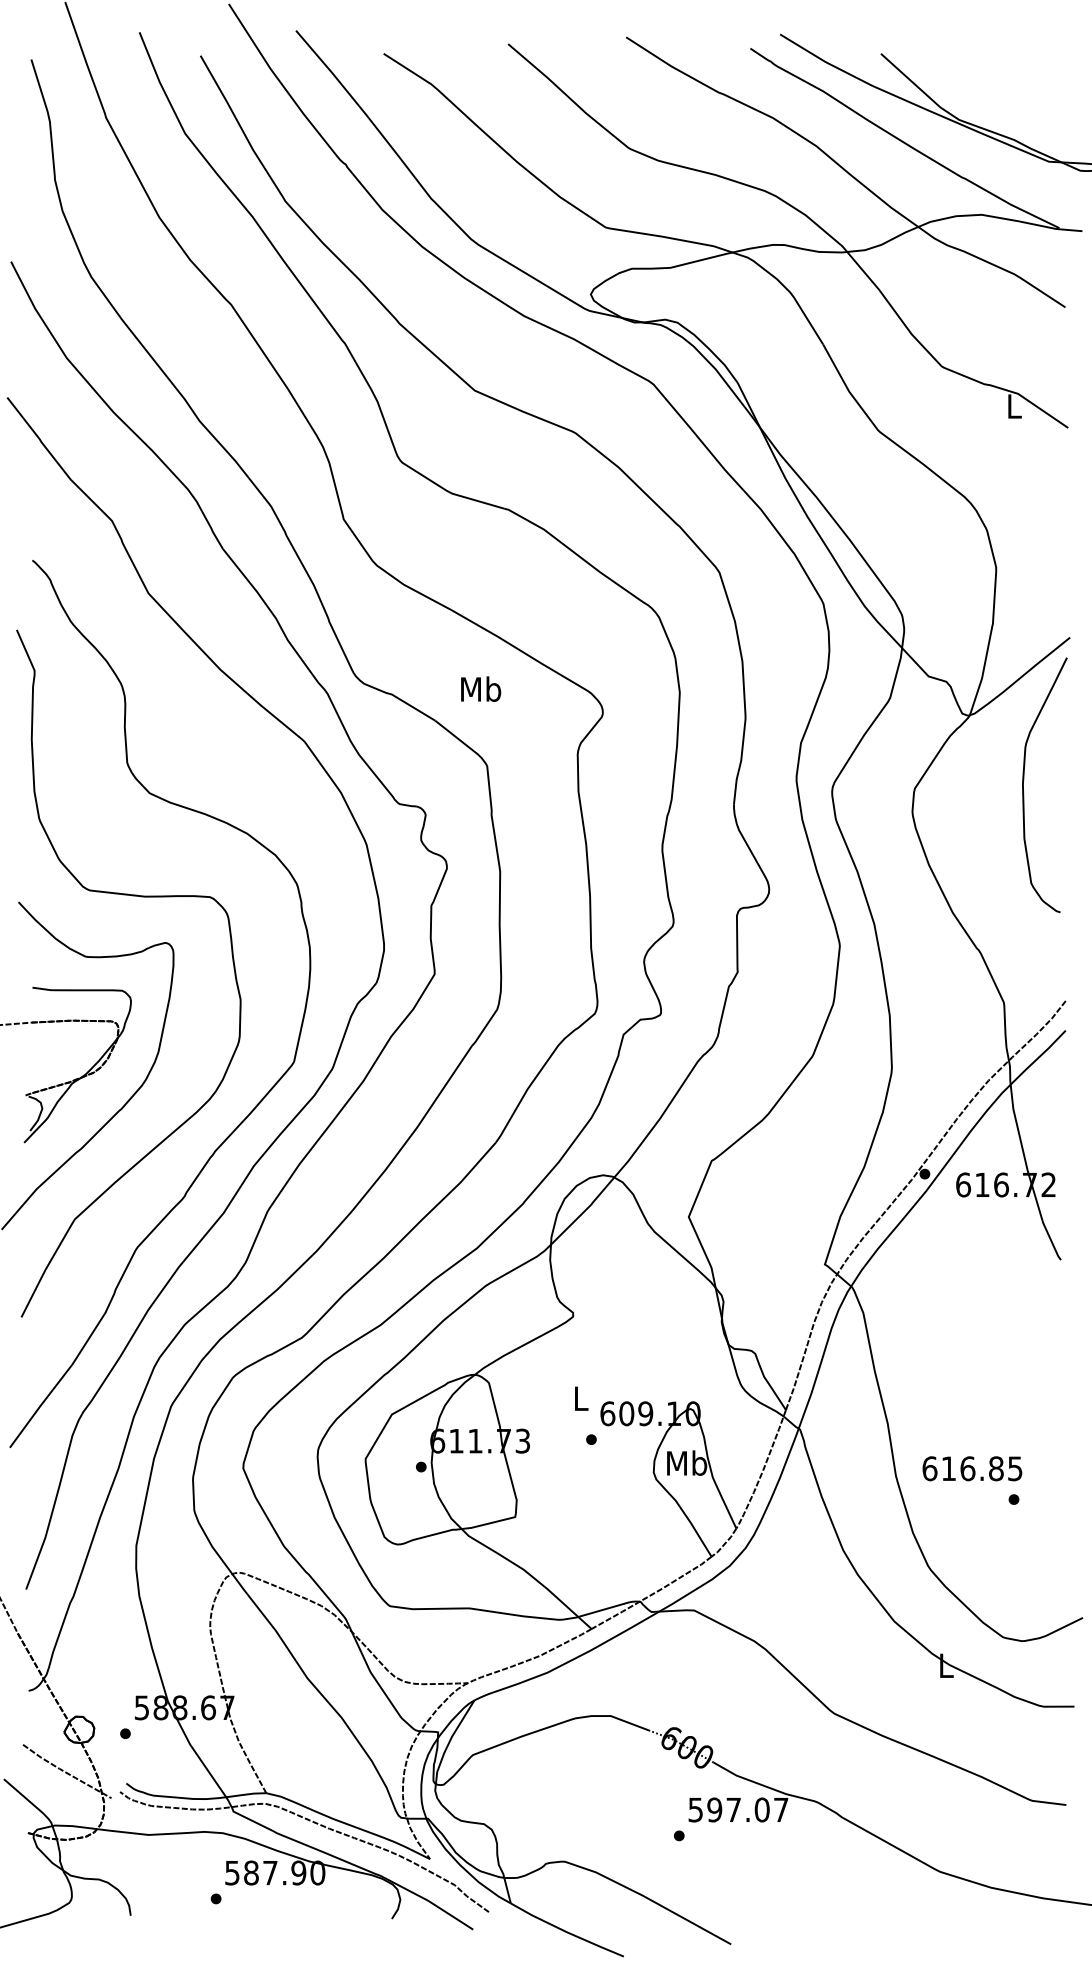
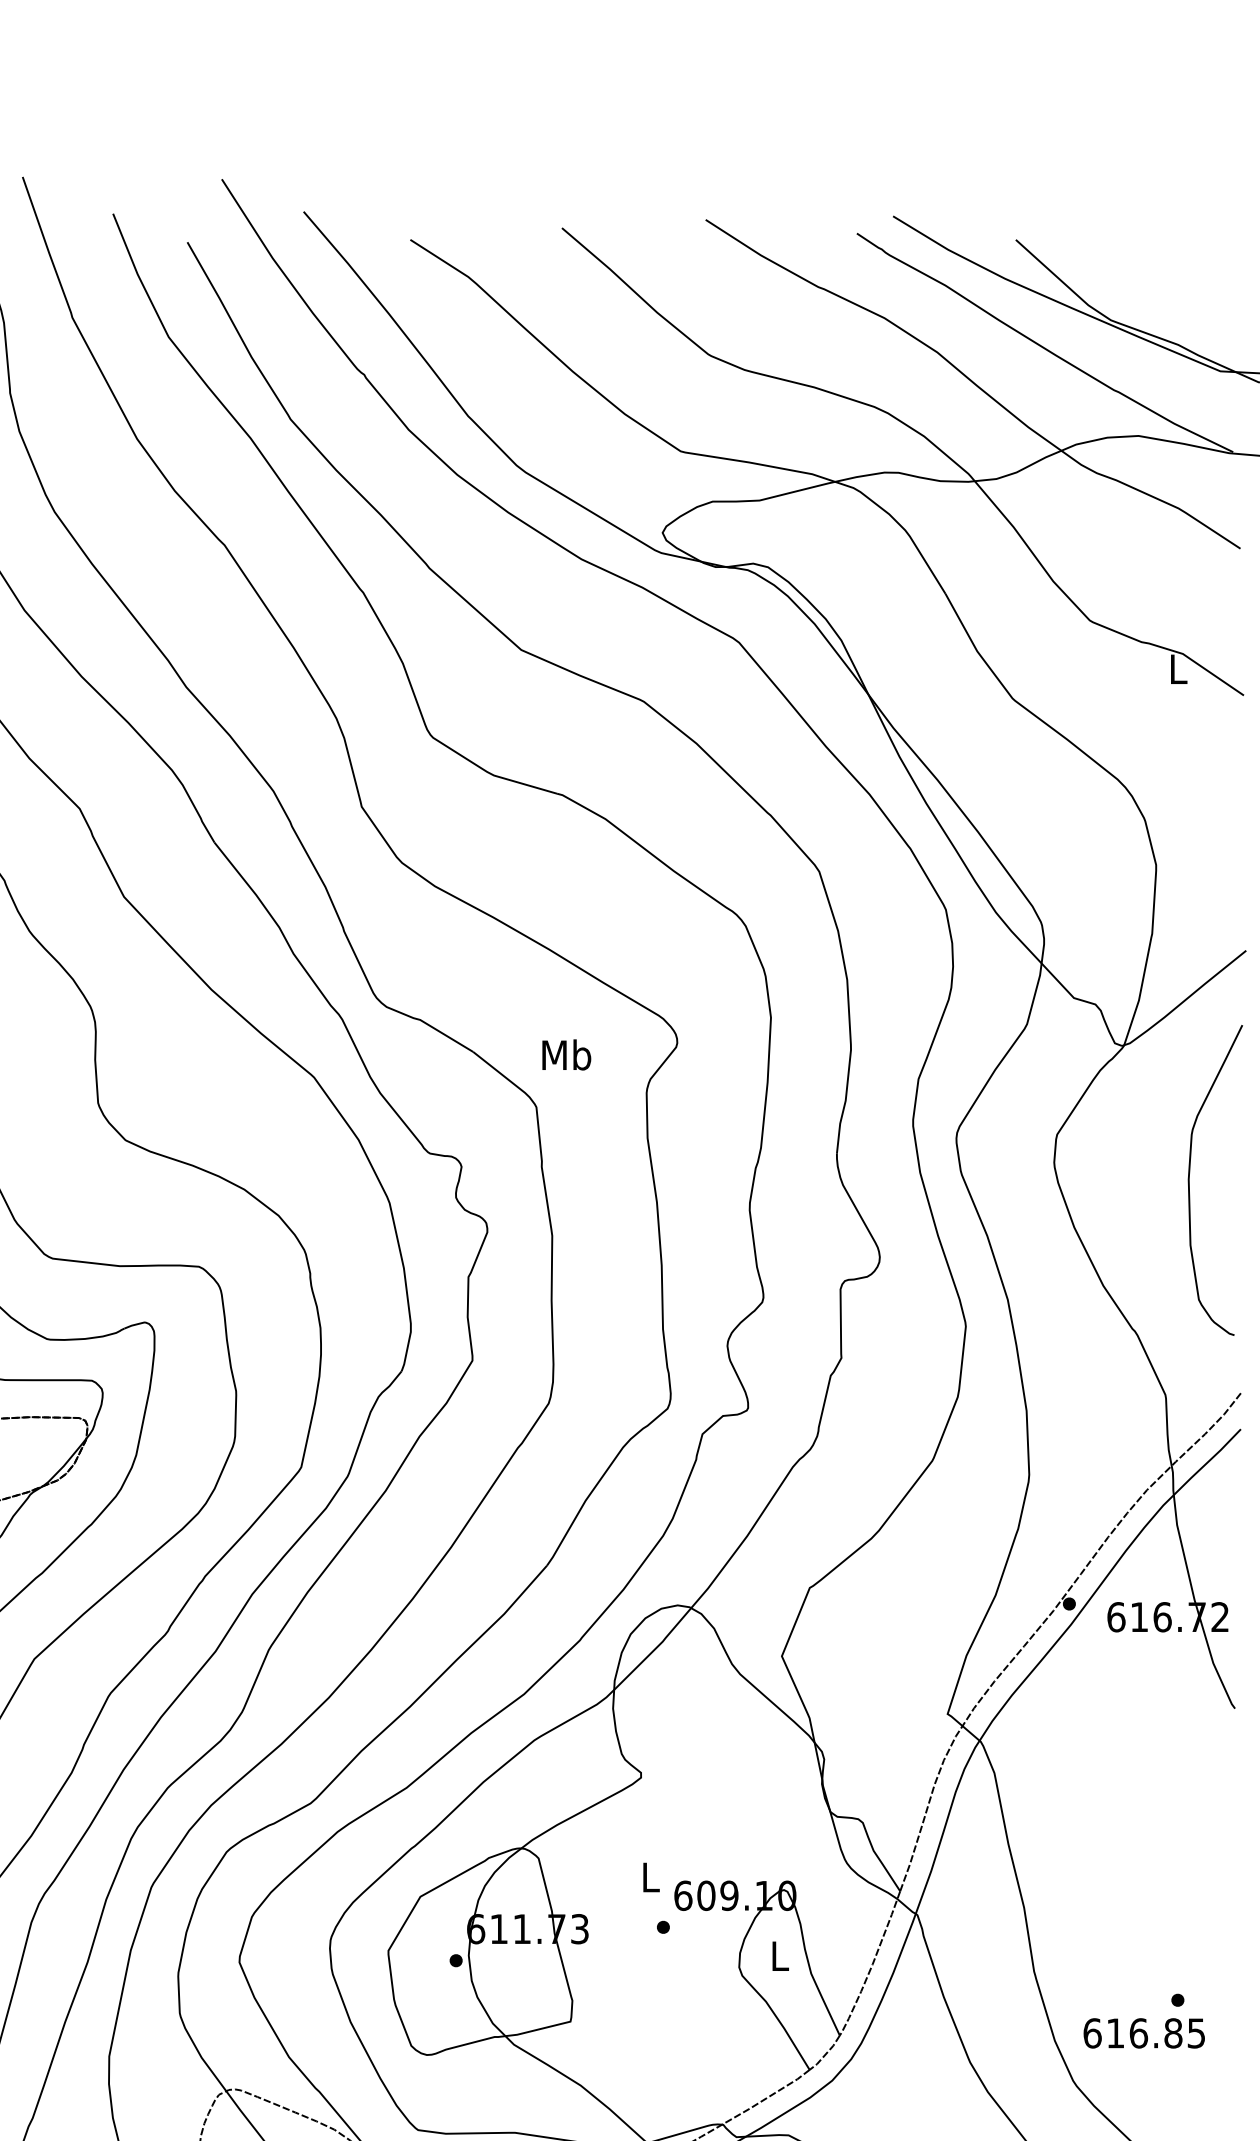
text: (481, 688) -> (567, 1054), moved
curve: (1024, 780) -> (1190, 1174), moved
text: (687, 1462) -> (780, 1955), Mb -> L
text: (972, 1468) -> (1144, 2033), moved

